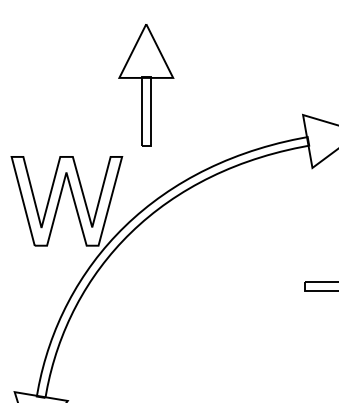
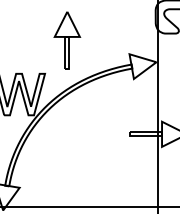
part: (146, 85) -> (67, 40), moved

